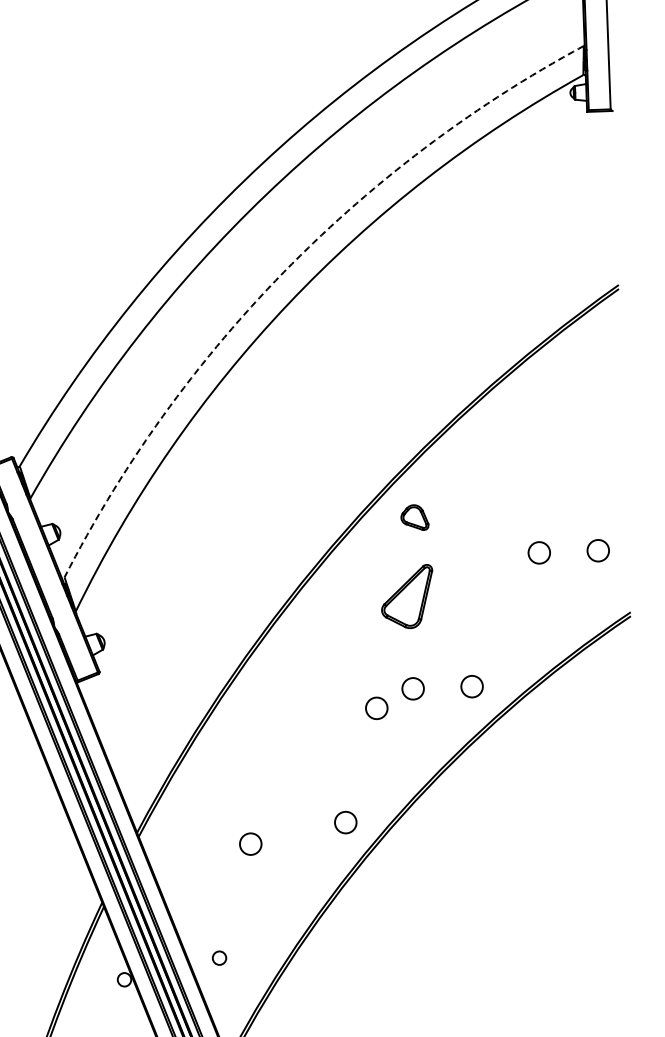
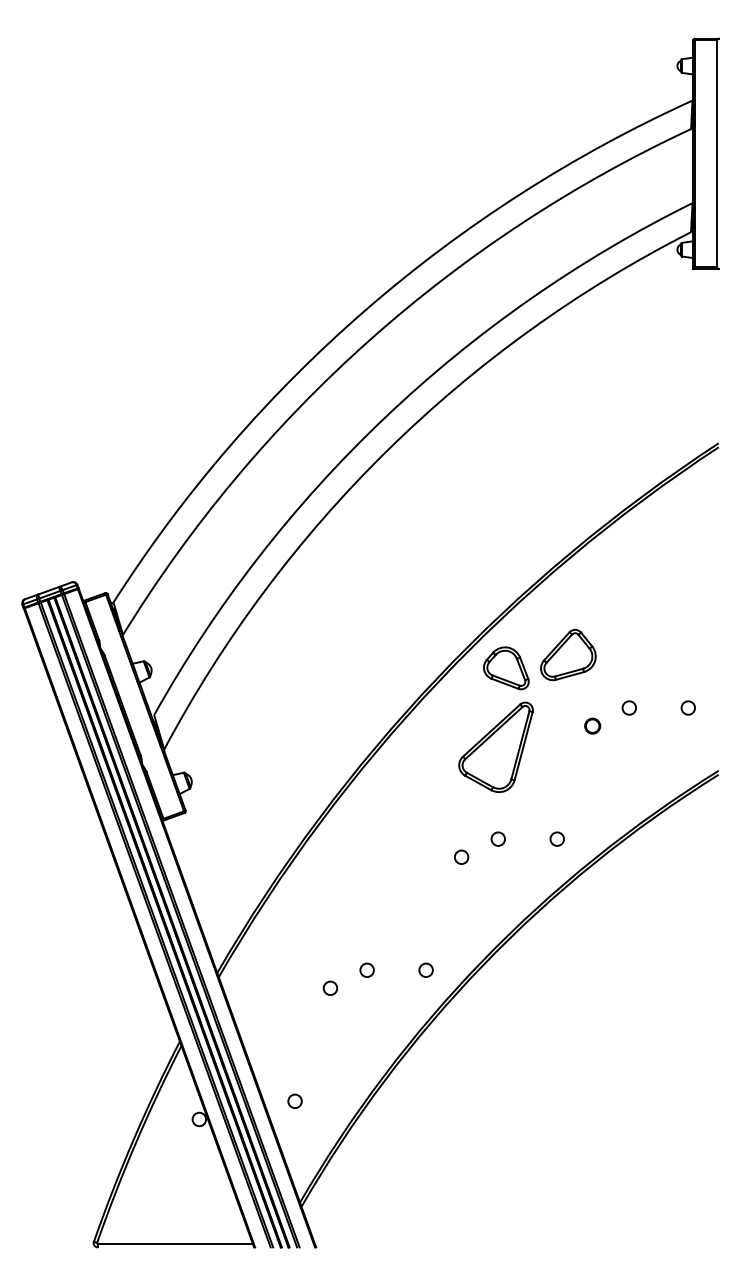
arc: (283, 272) -> (384, 418), dashed -> solid
part: (476, 502) -> (568, 655), added
part: (414, 517) -> (506, 668), size x1.67
circle: (597, 550) -> (687, 707), size x0.62
circle: (538, 552) -> (628, 707), size x0.62
circle: (502, 571) -> (592, 725), added
part: (406, 596) -> (495, 746), size x1.43
circle: (471, 685) -> (556, 838), size x0.62
circle: (412, 688) -> (497, 838), size x0.62
circle: (376, 707) -> (461, 856), size x0.62
circle: (345, 821) -> (425, 969), size x0.62
circle: (286, 823) -> (366, 969), added
circle: (250, 843) -> (330, 987), size x0.62

